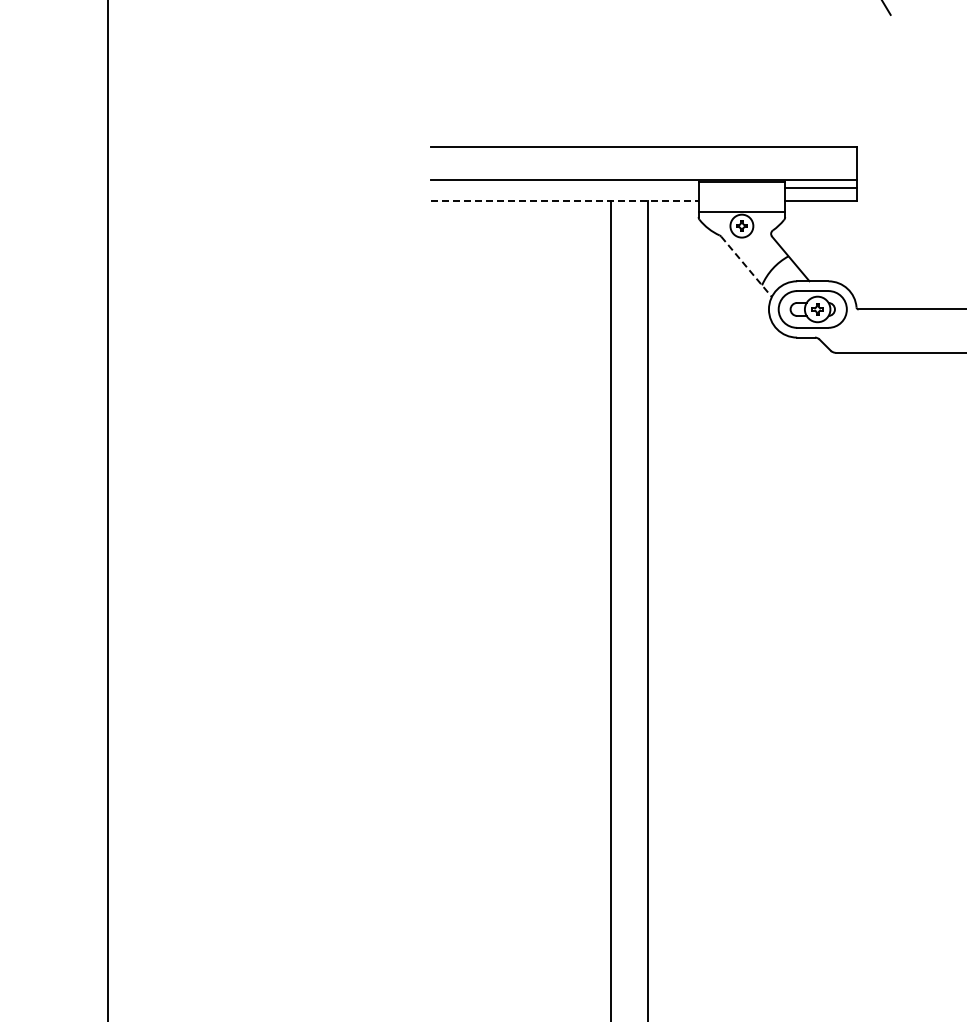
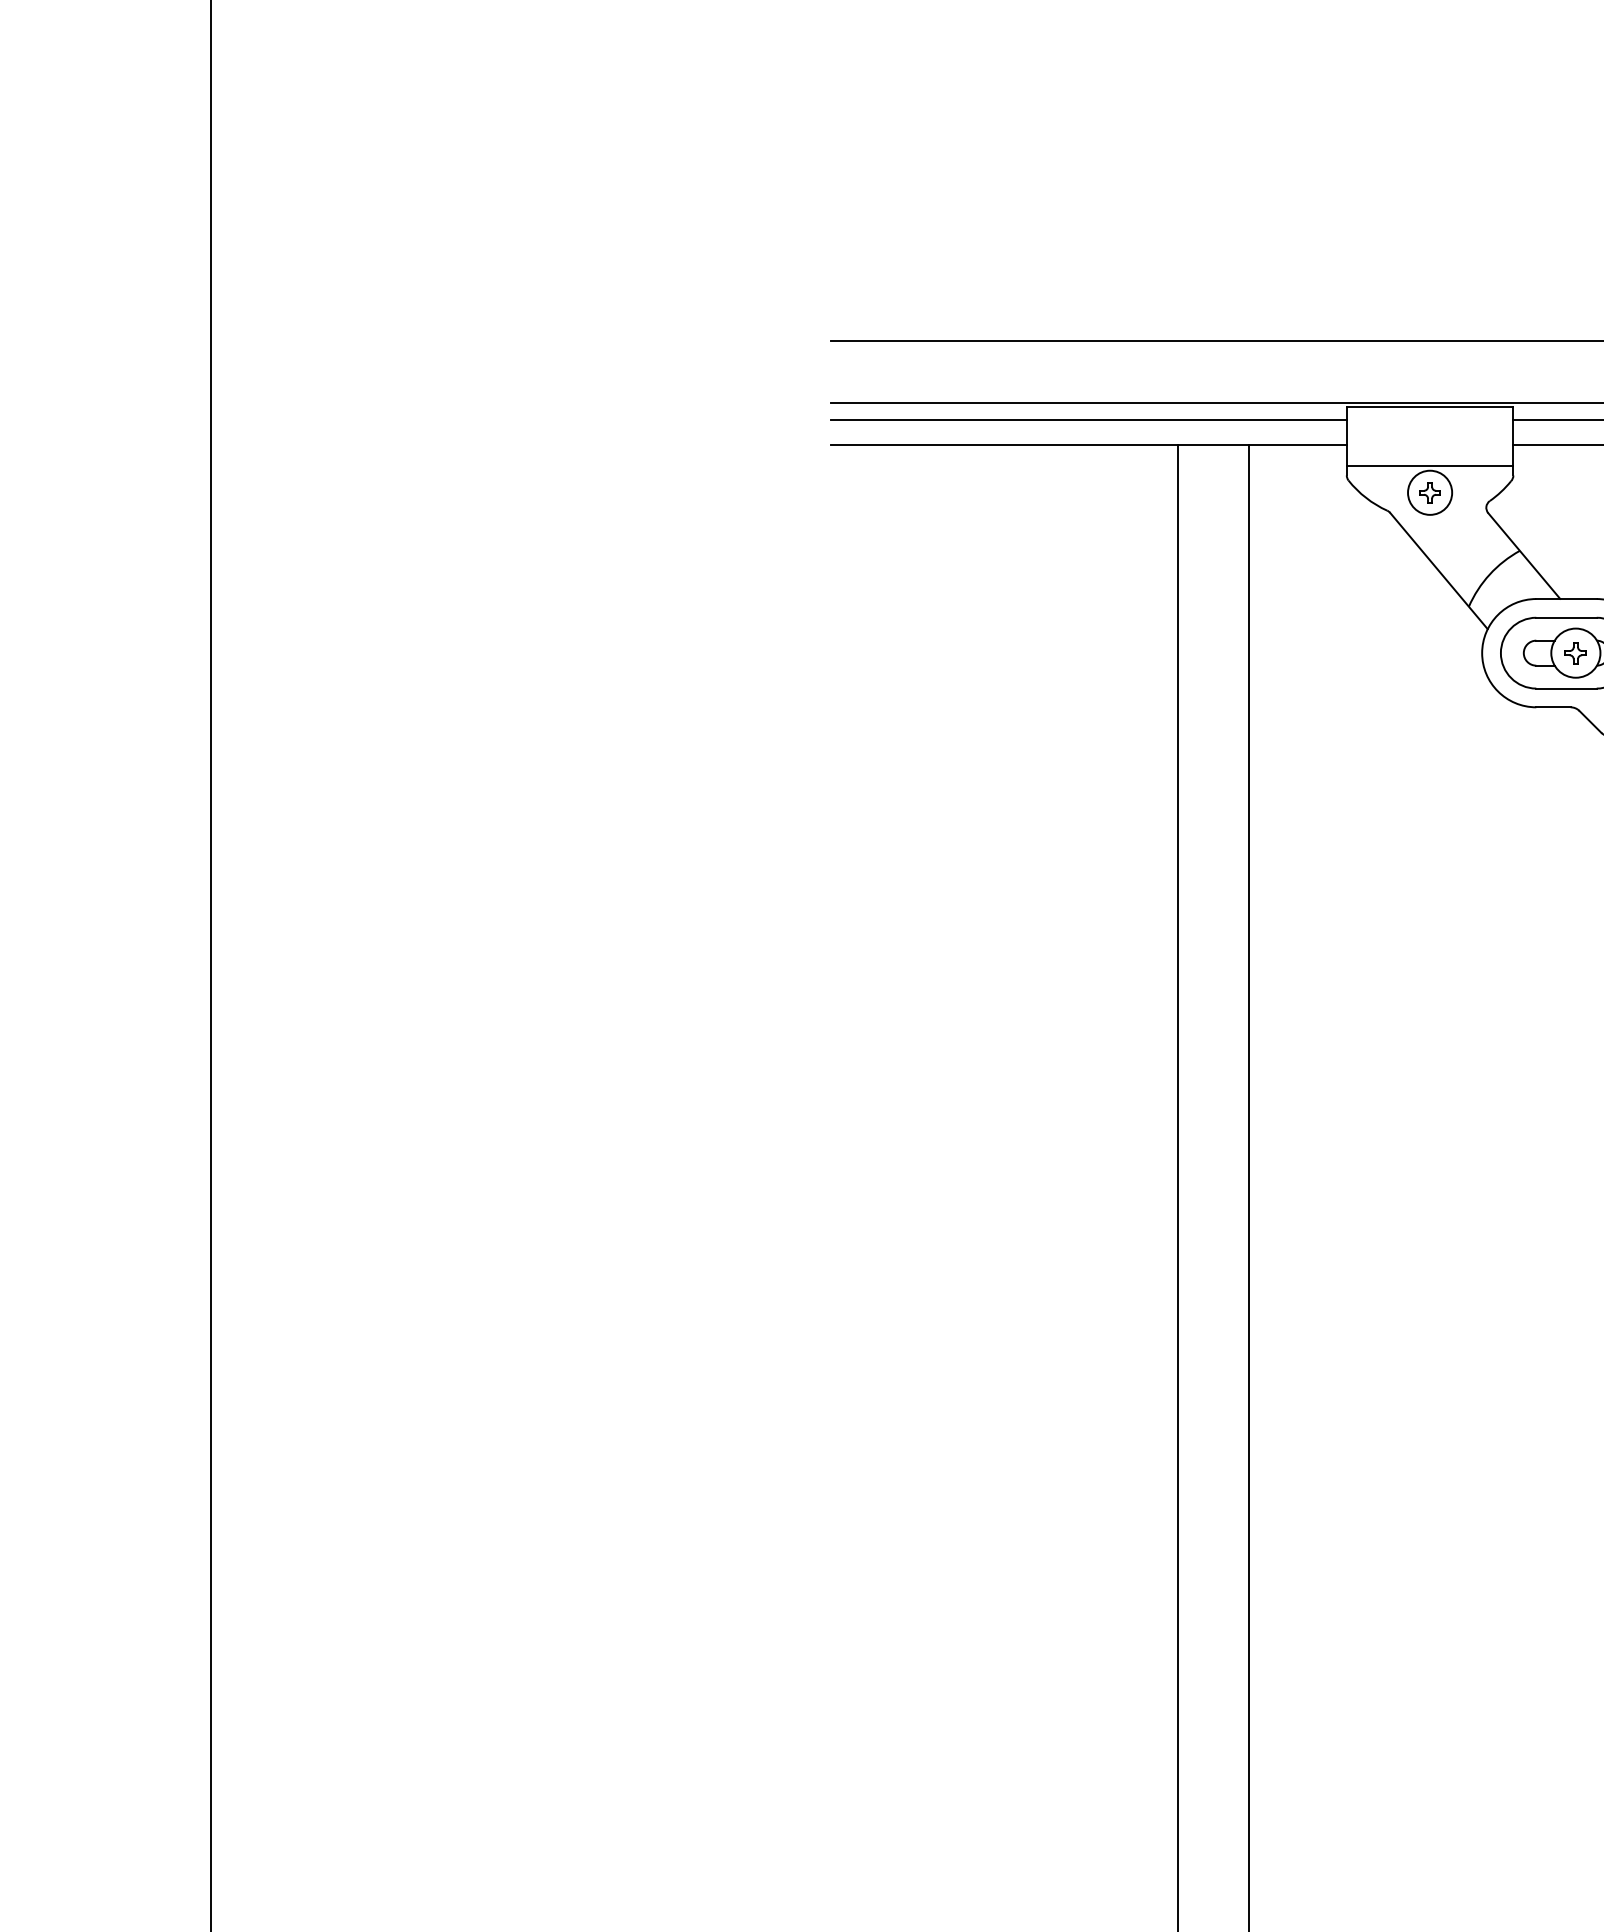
line: (564, 188) -> (1088, 420), added
line: (565, 201) -> (1090, 445), dashed -> solid
line: (746, 267) -> (1438, 572), dashed -> solid

